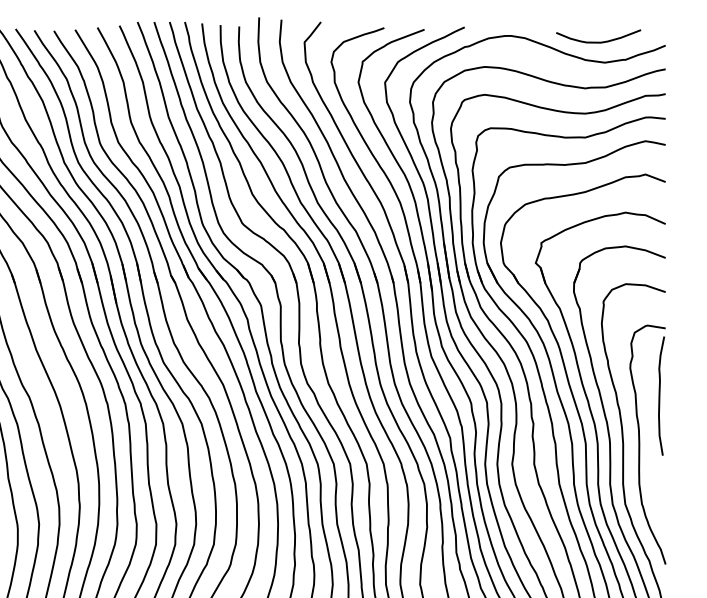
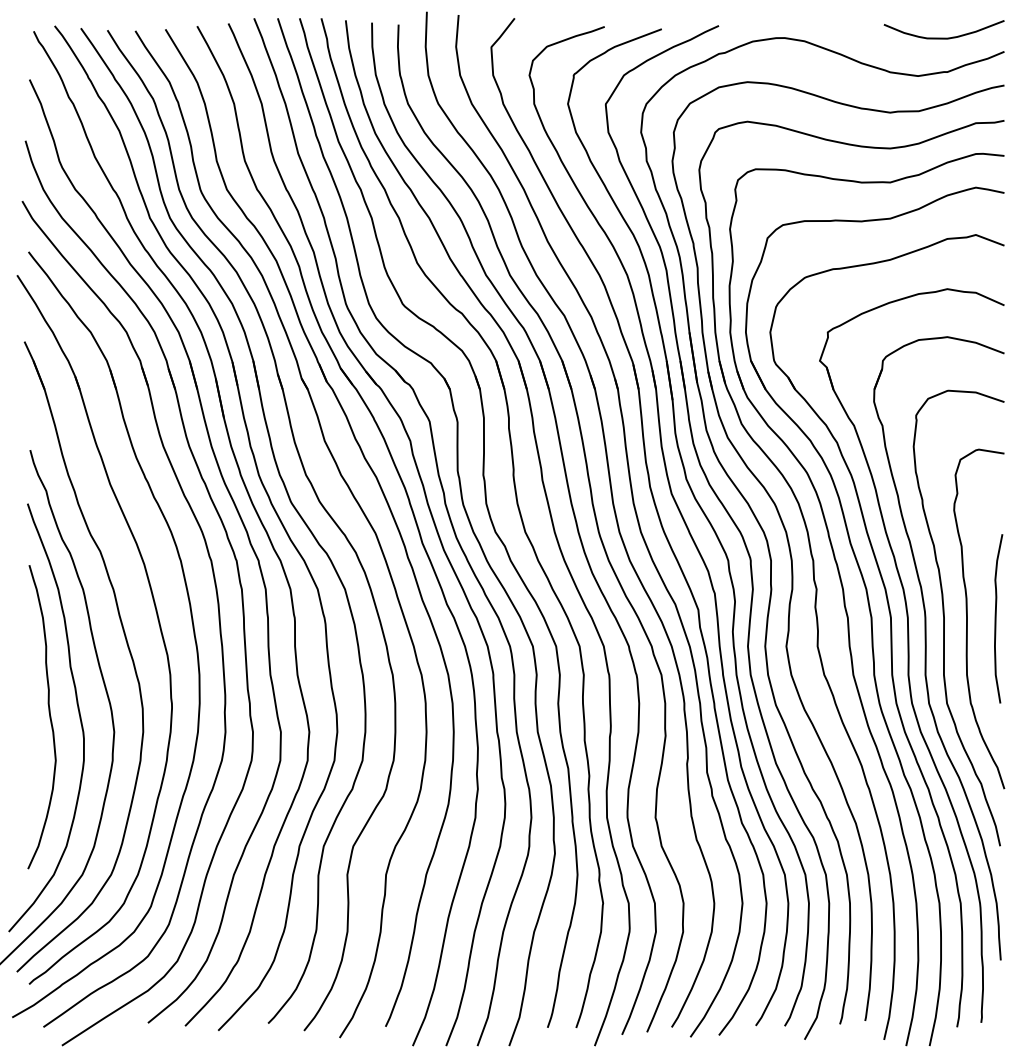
curve: (598, 41) -> (943, 37), moved
curve: (660, 395) -> (996, 618), moved

